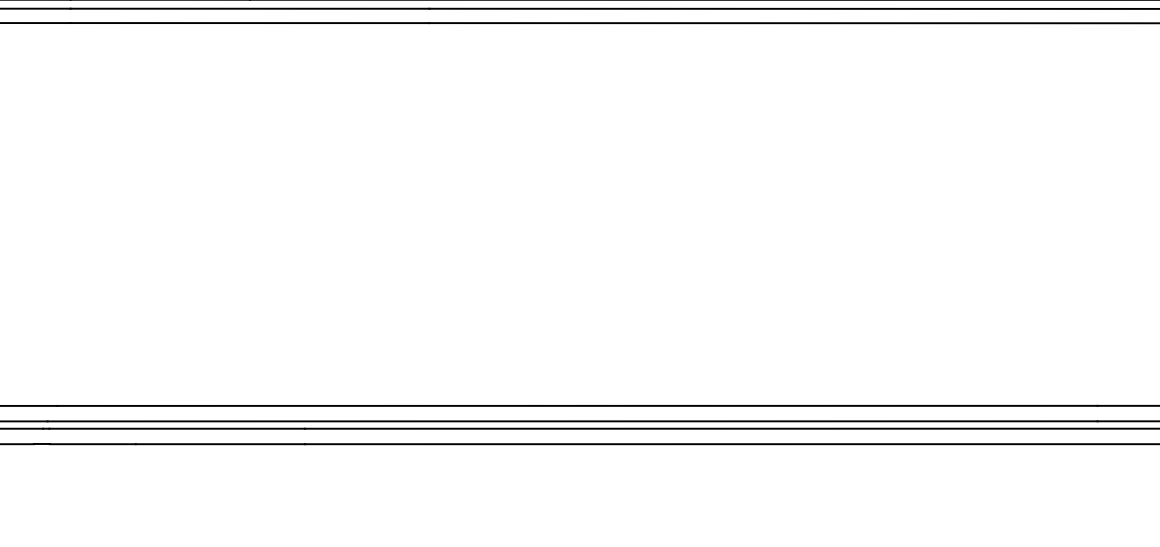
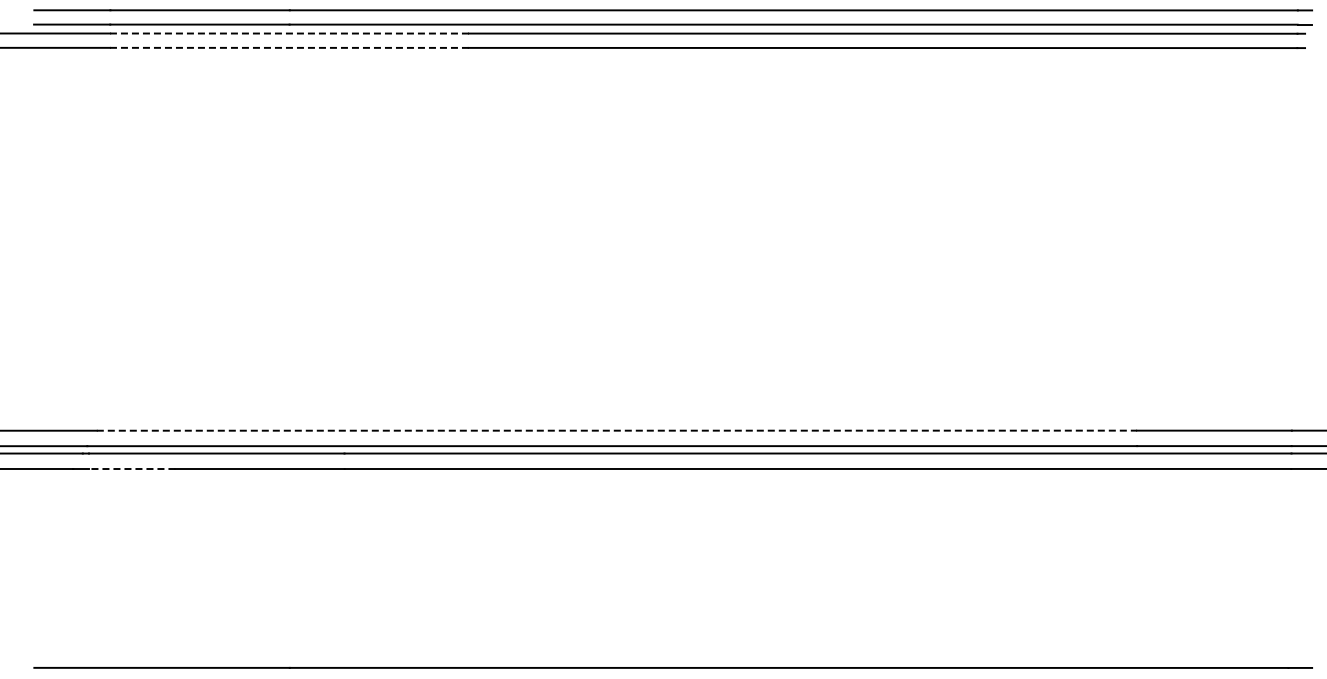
line: (249, 8) -> (289, 33), solid -> dashed
line: (249, 22) -> (289, 47), solid -> dashed
line: (577, 405) -> (617, 430), solid -> dashed
line: (91, 444) -> (131, 469), solid -> dashed

